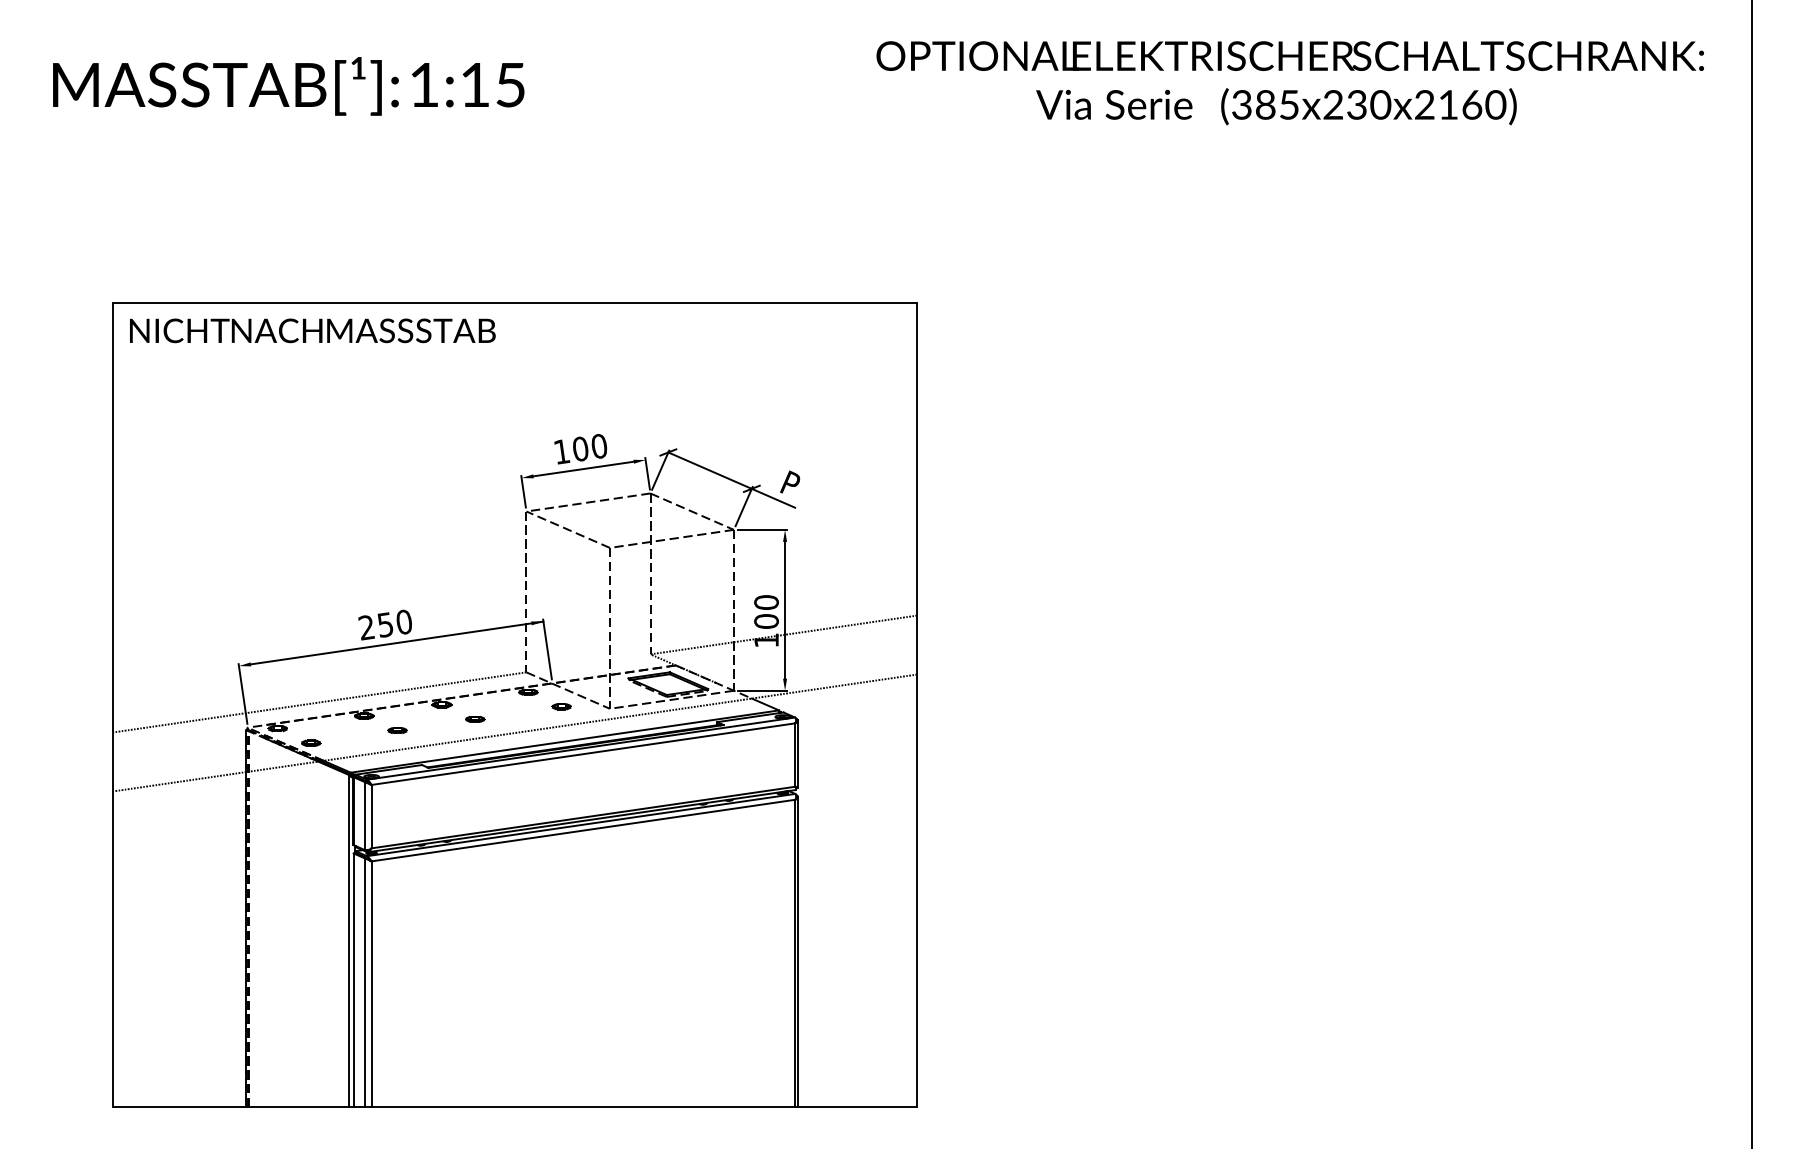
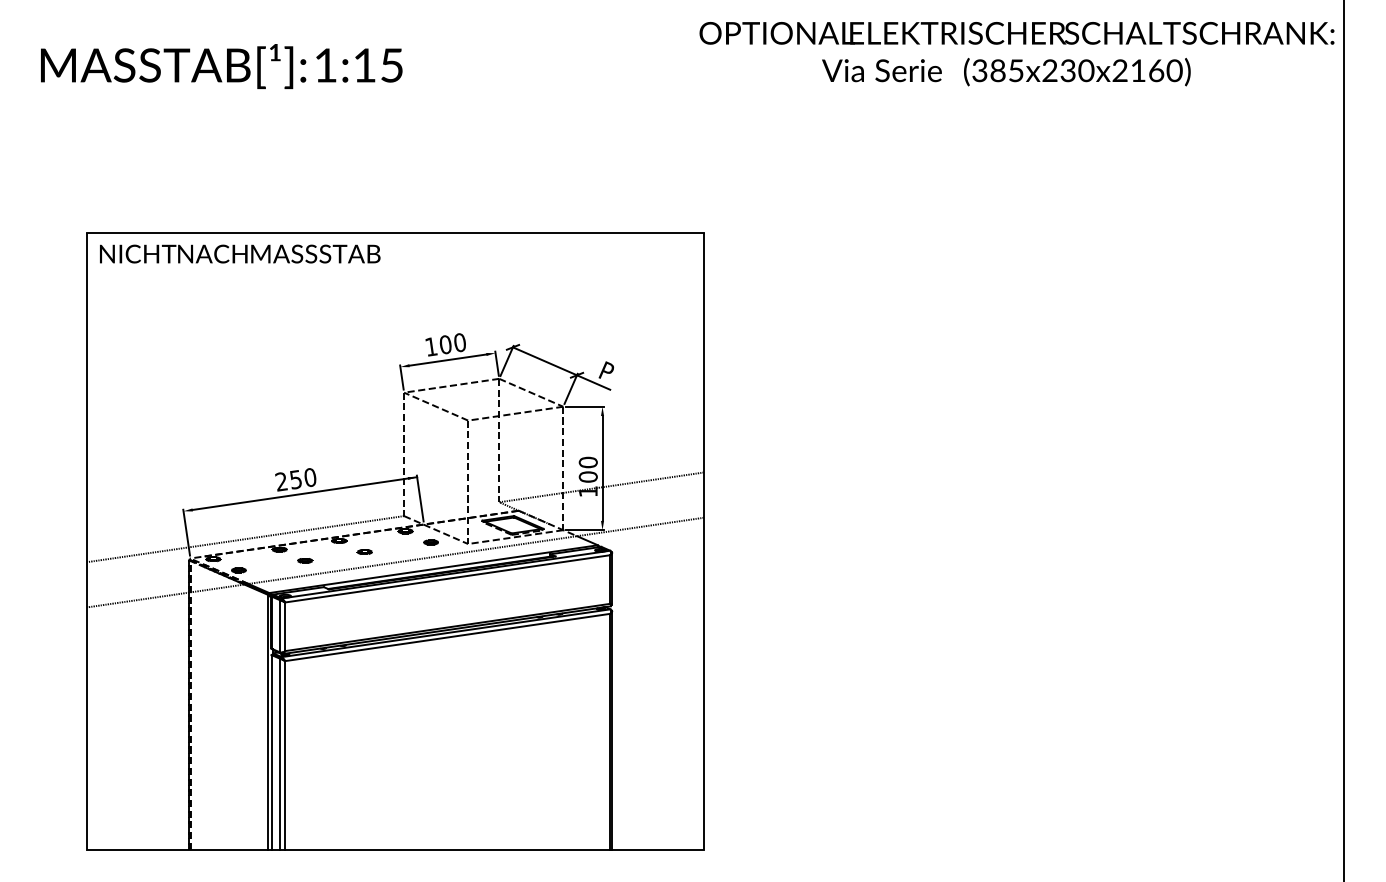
text: (1289, 83) -> (1016, 54), moved

